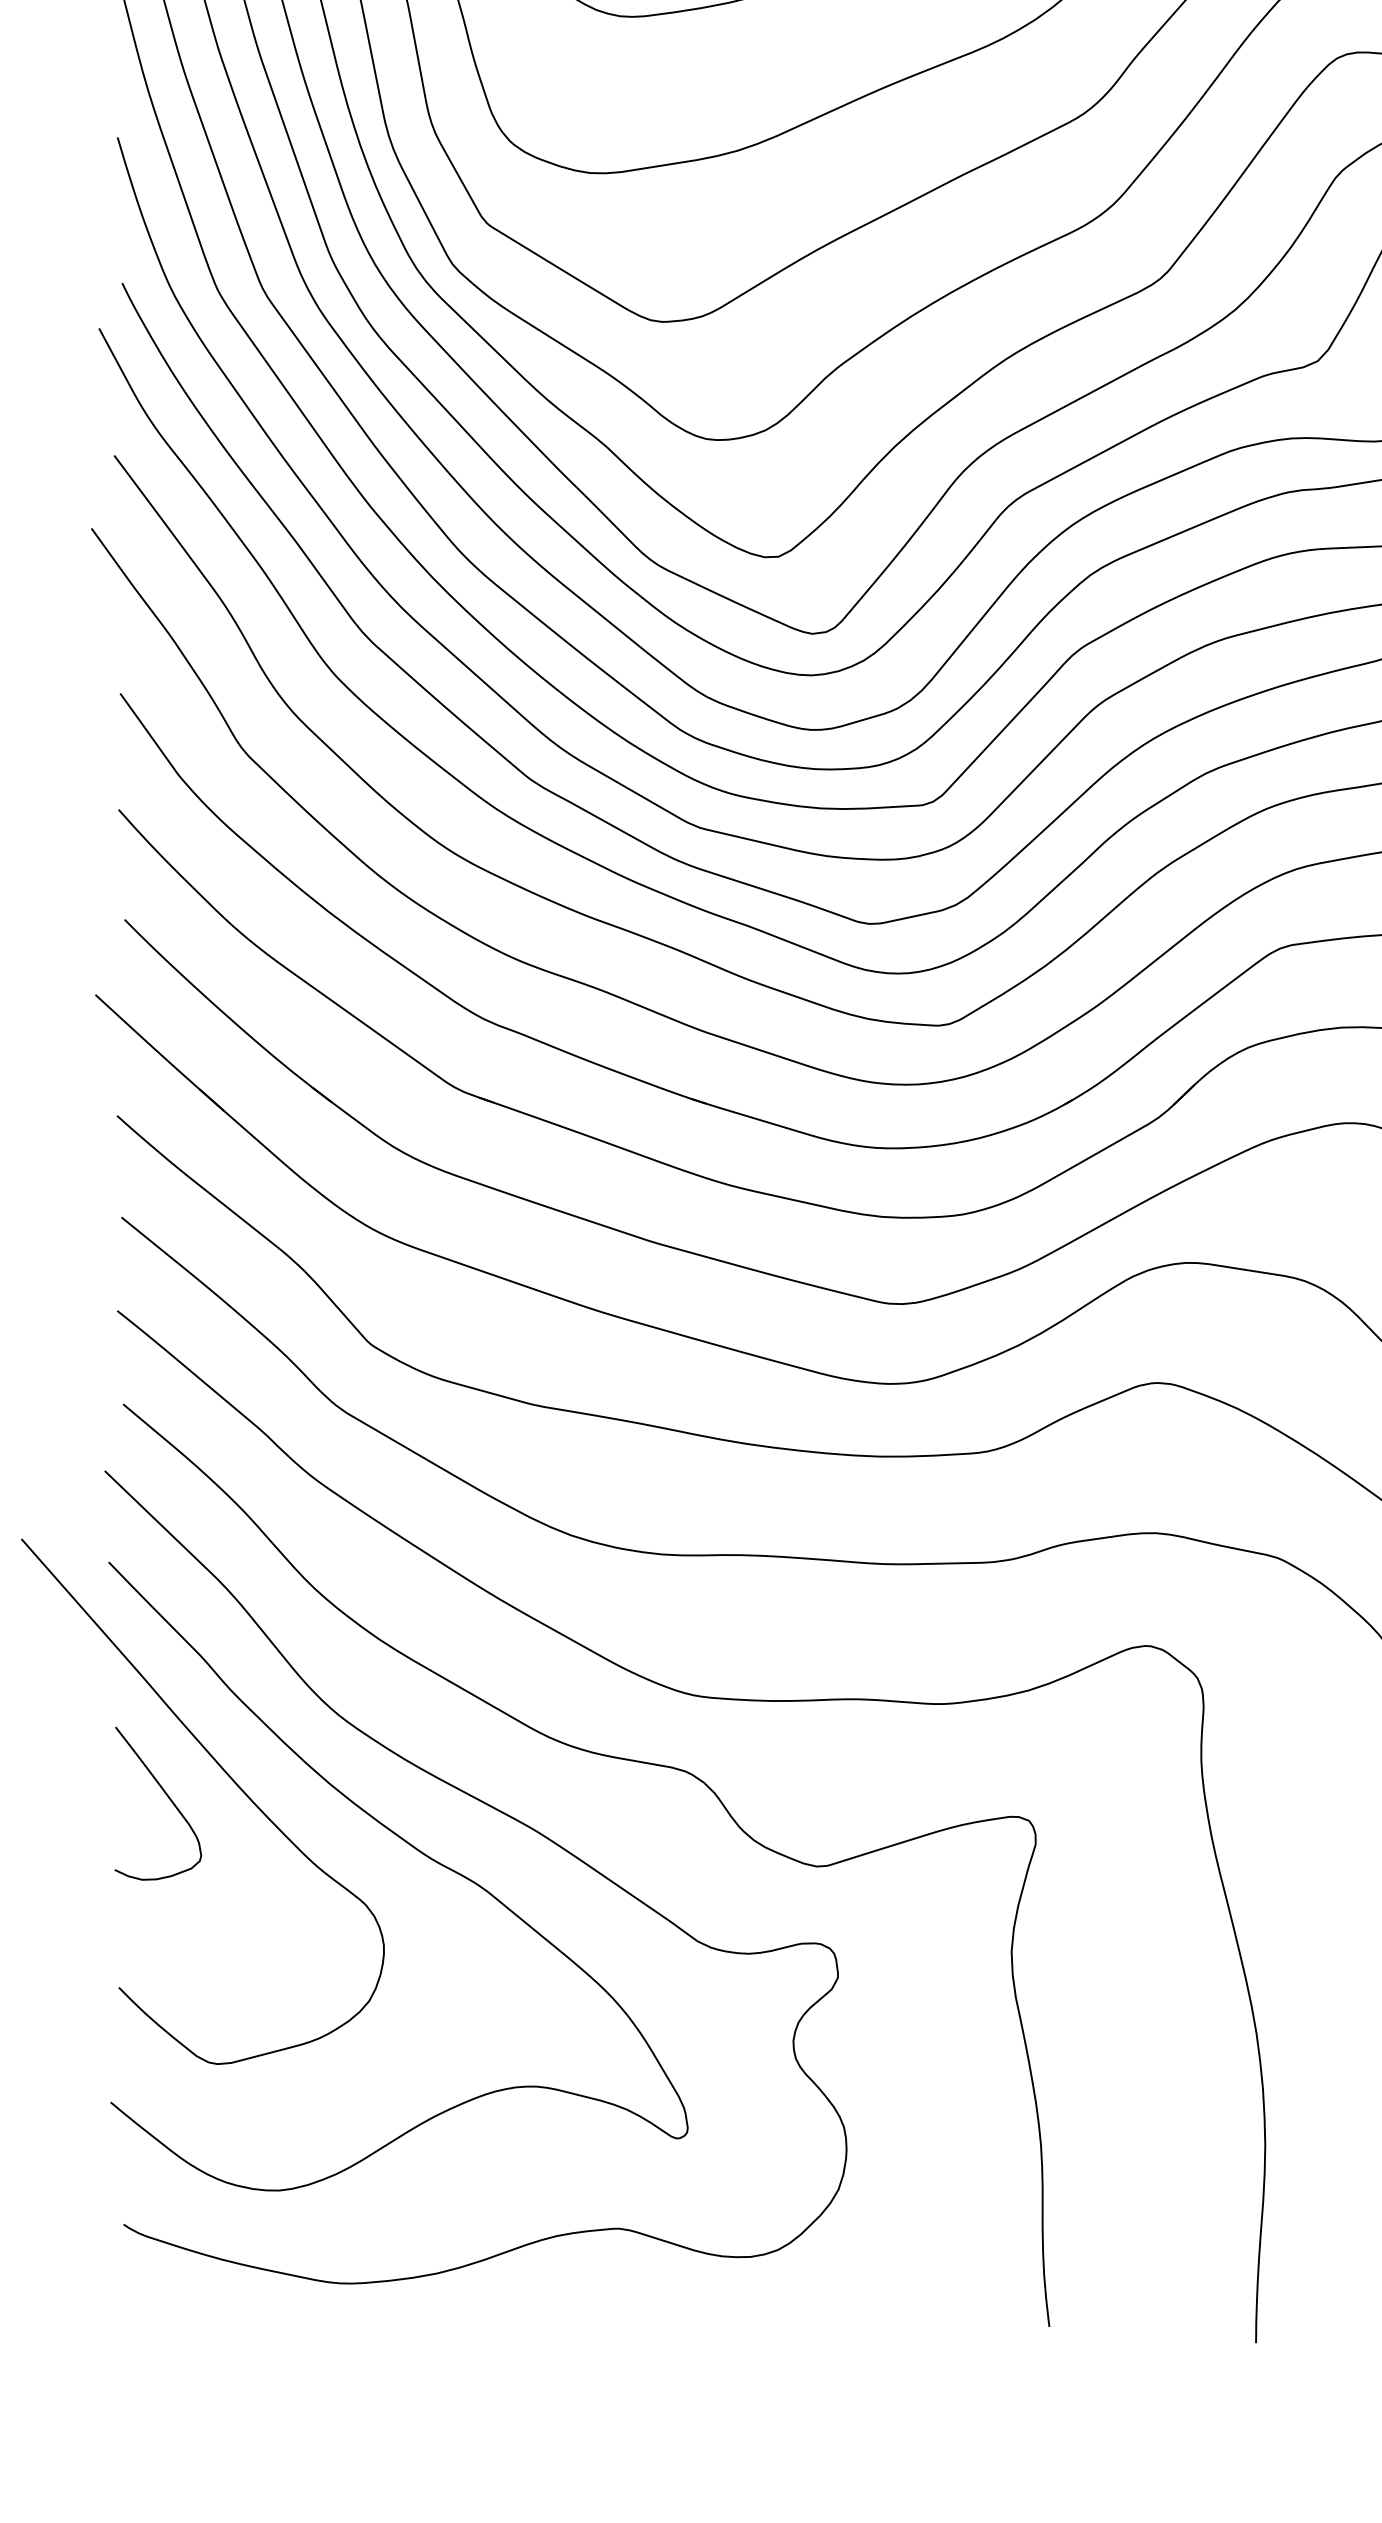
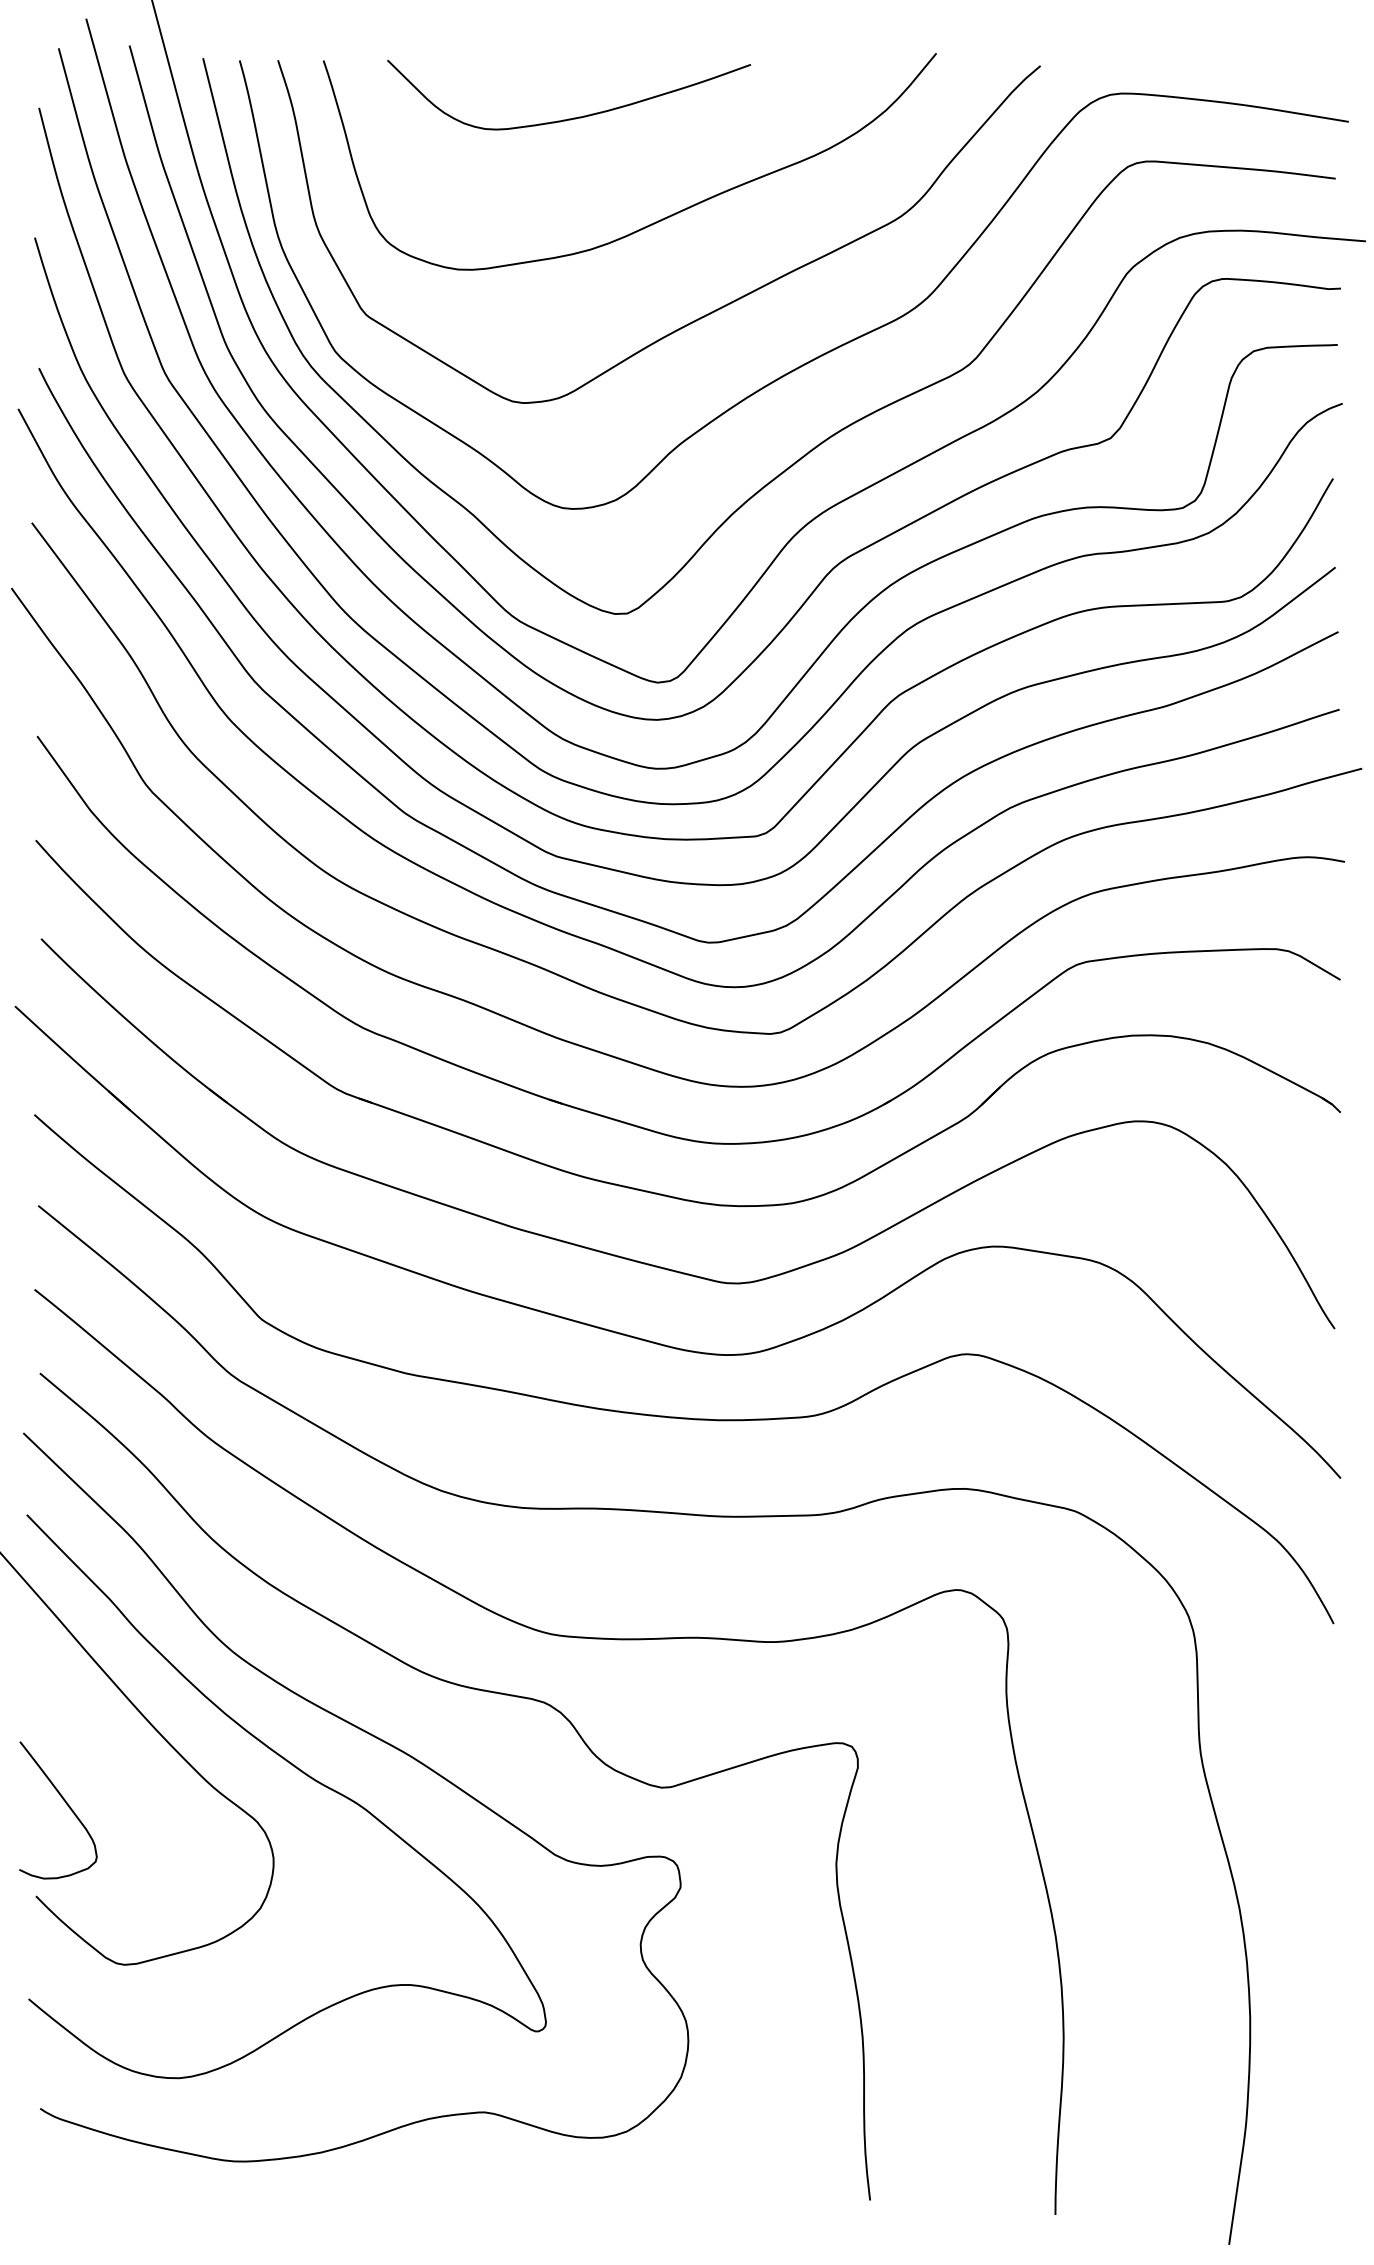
curve: (166, 1796) -> (65, 1803), moved

